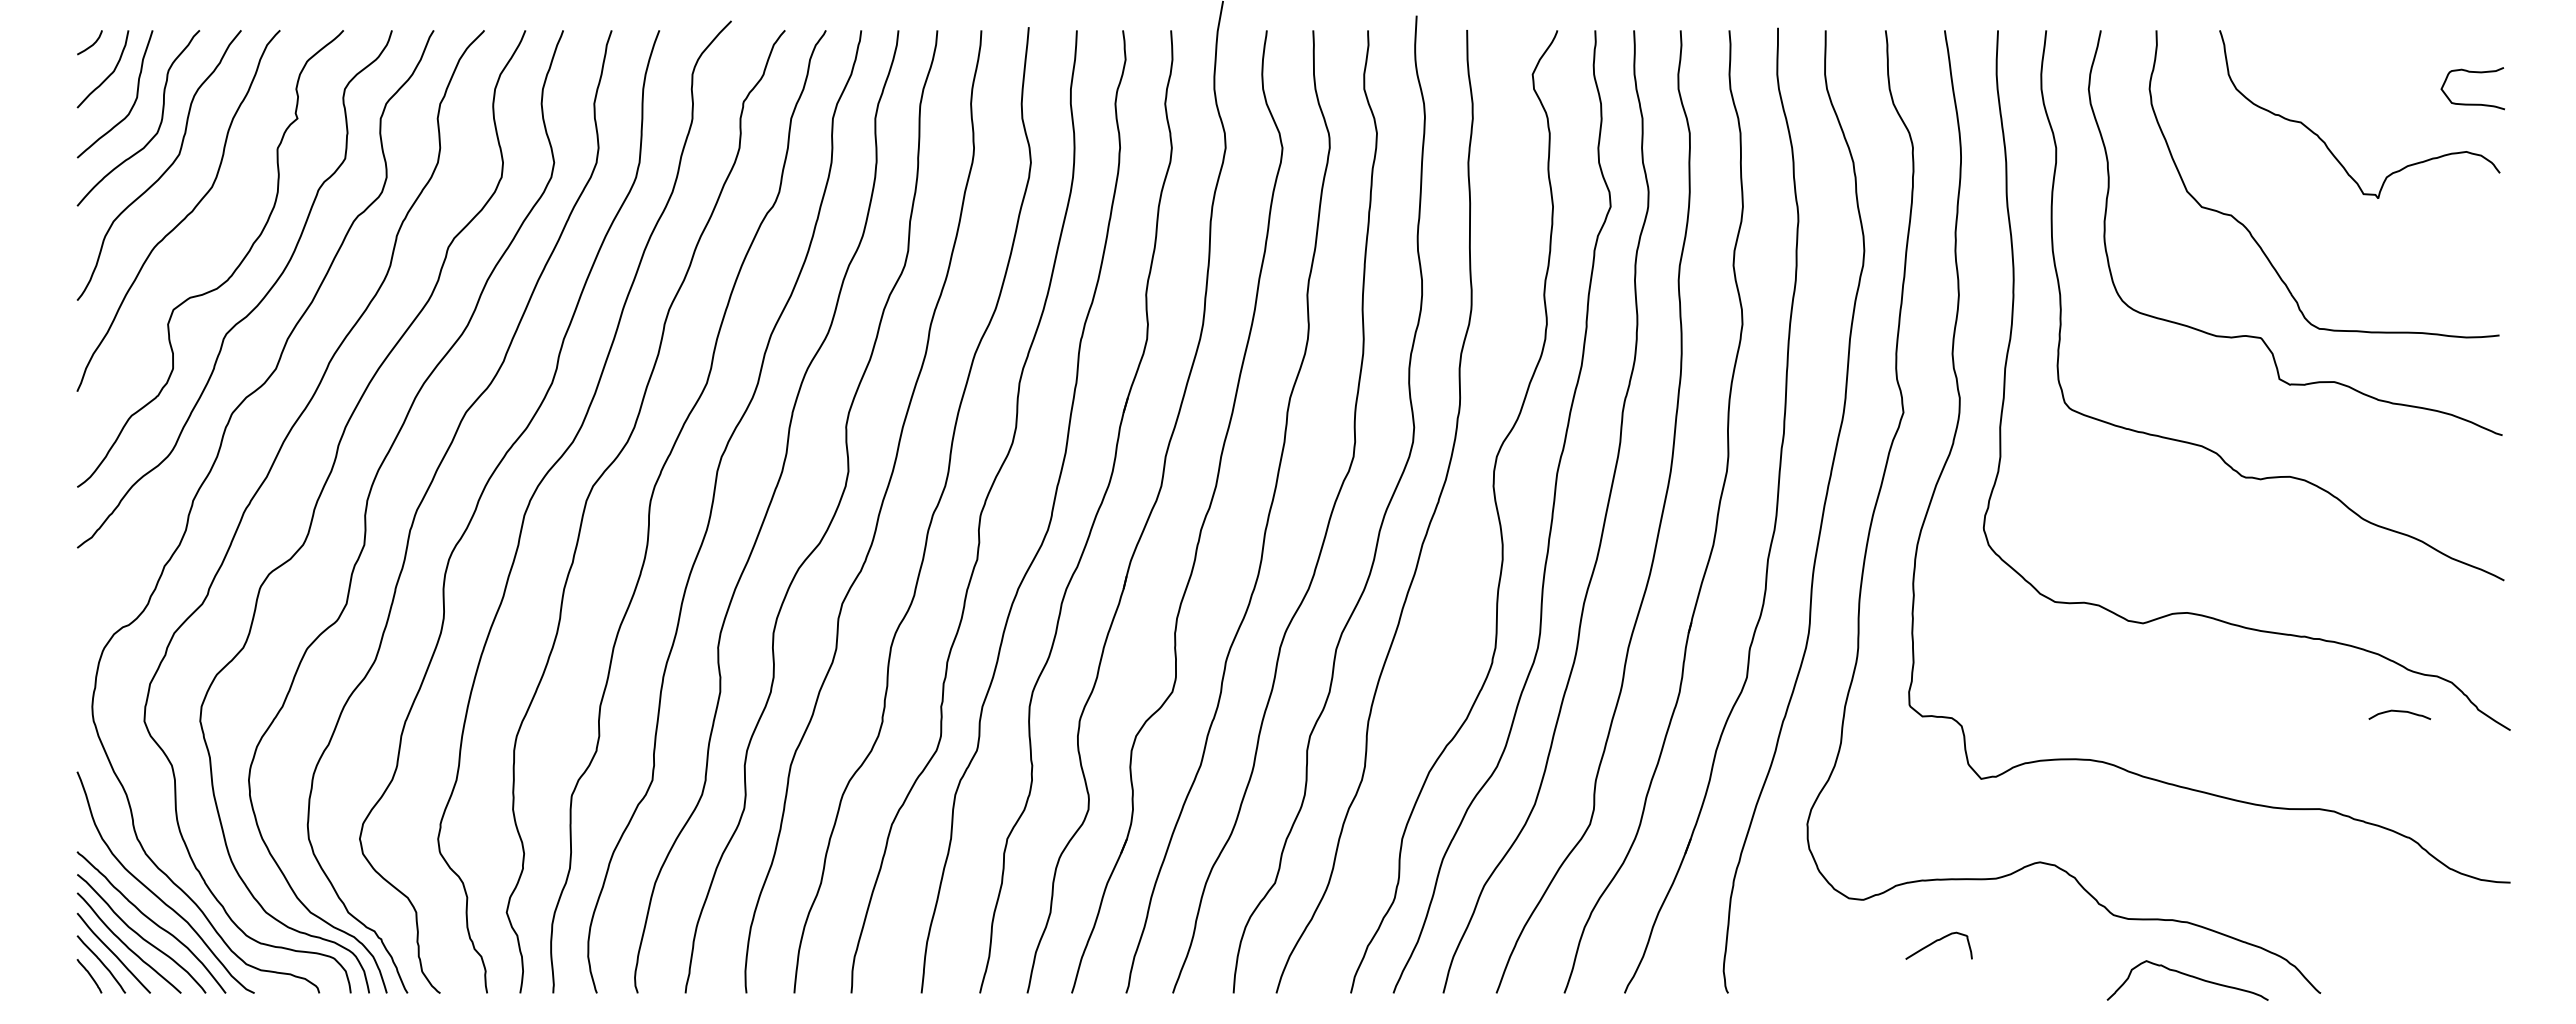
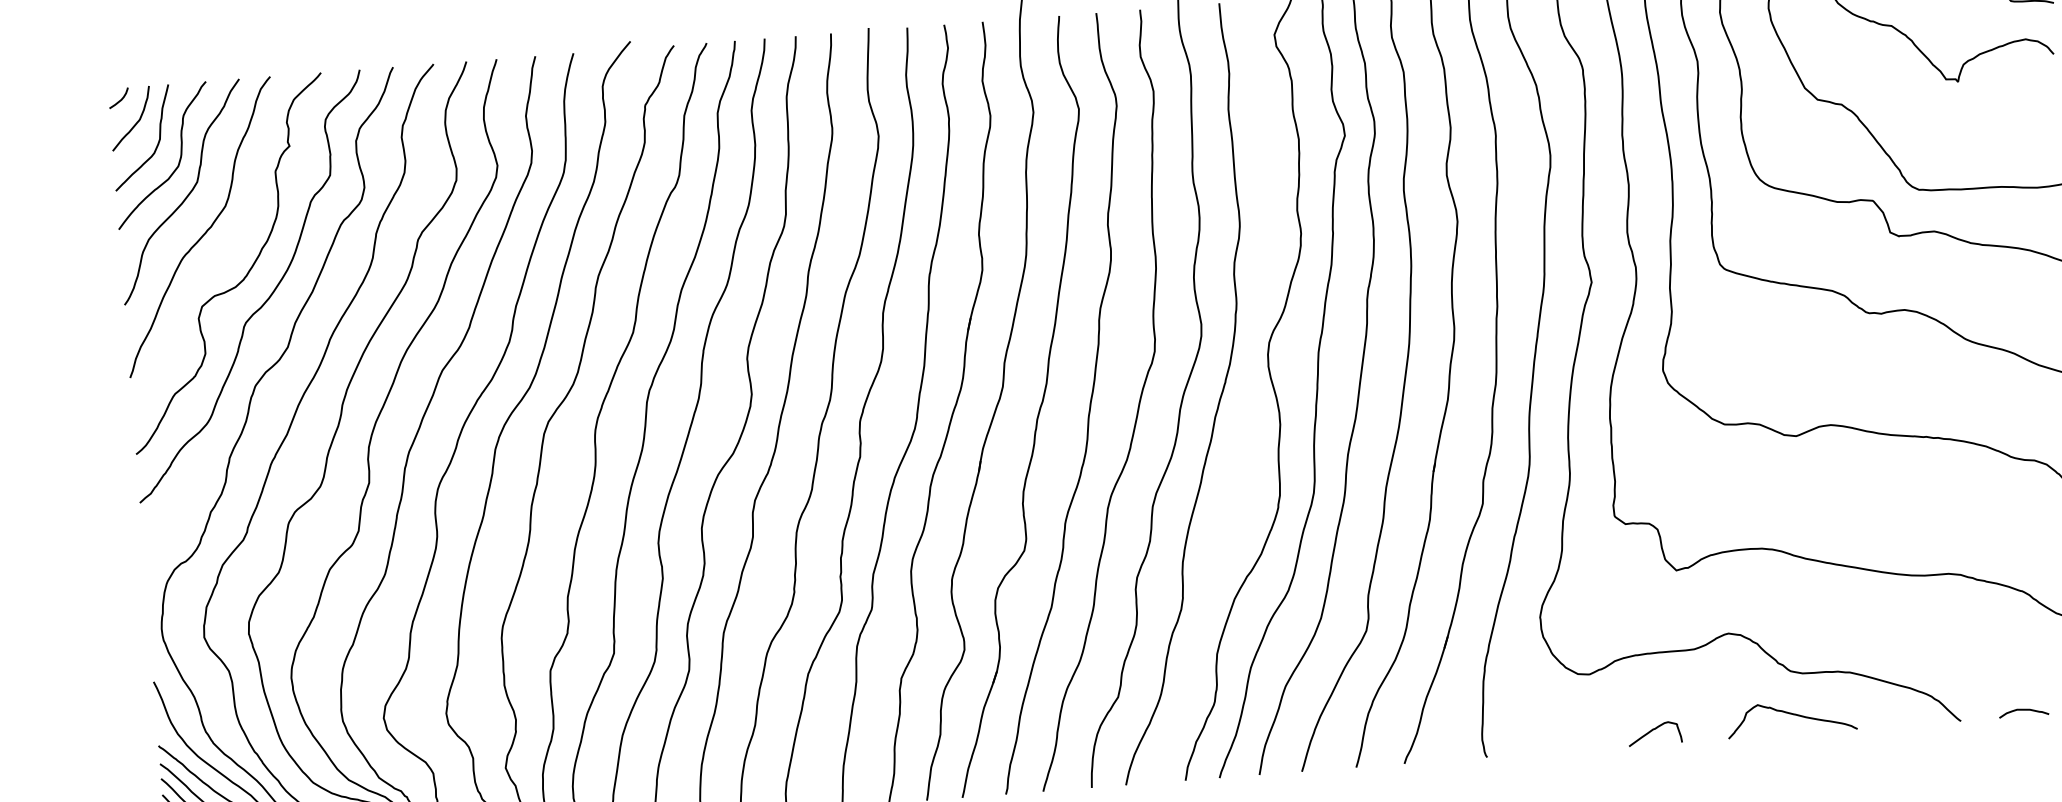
curve: (2399, 712) -> (2023, 710), moved
curve: (1937, 941) -> (1653, 730), moved
curve: (2188, 976) -> (1792, 714), moved

